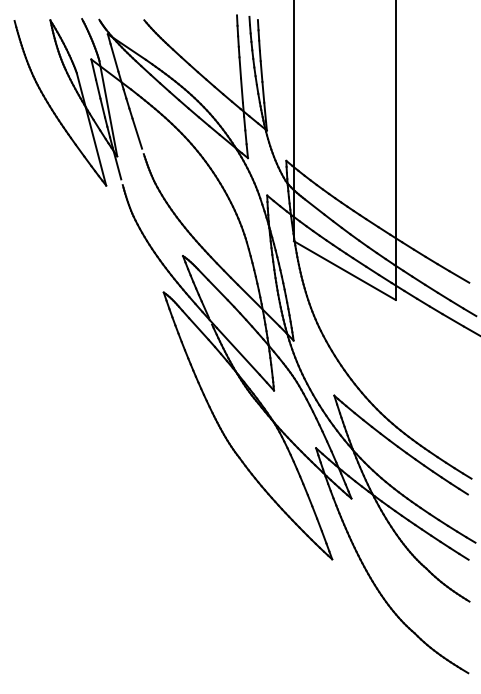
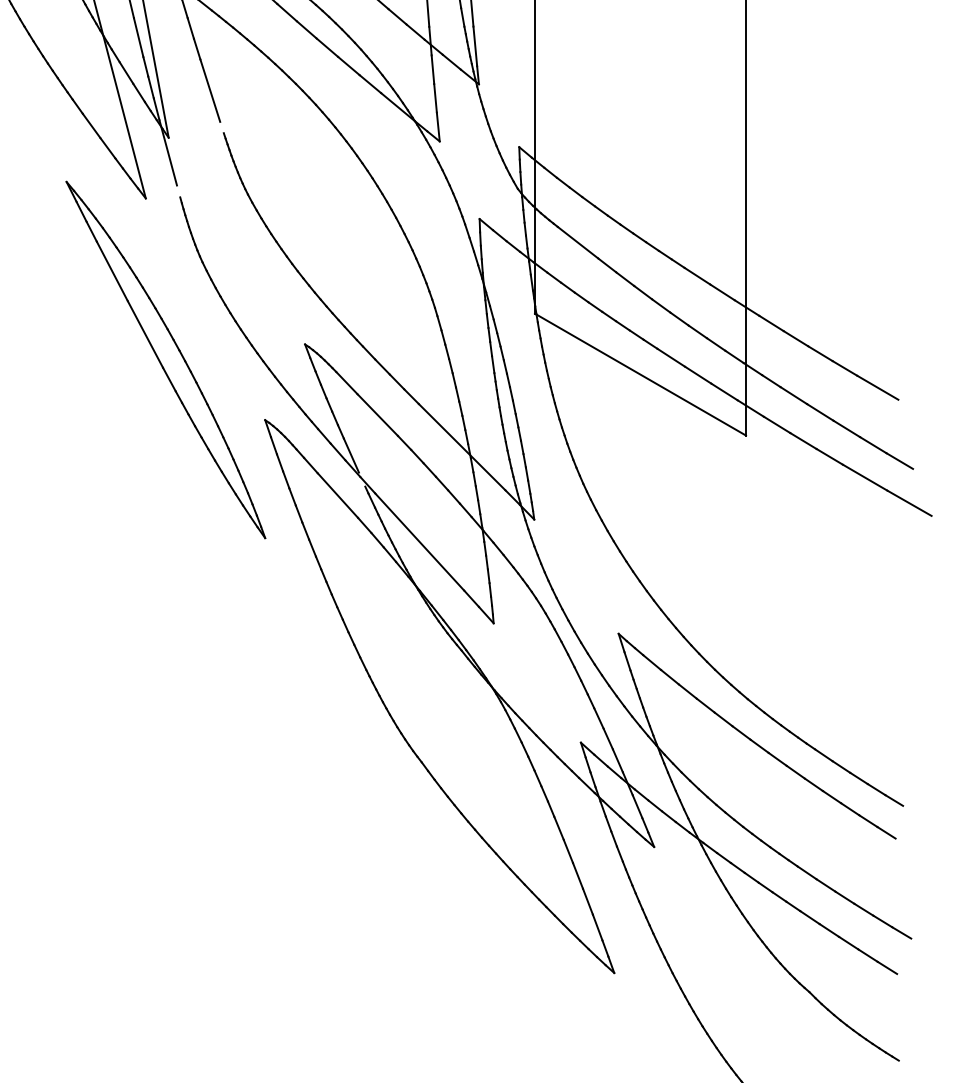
part: (115, 263) -> (165, 359), added

